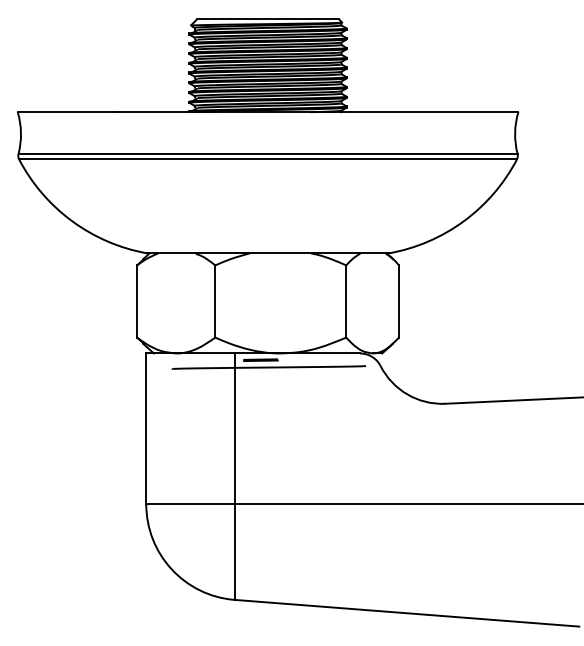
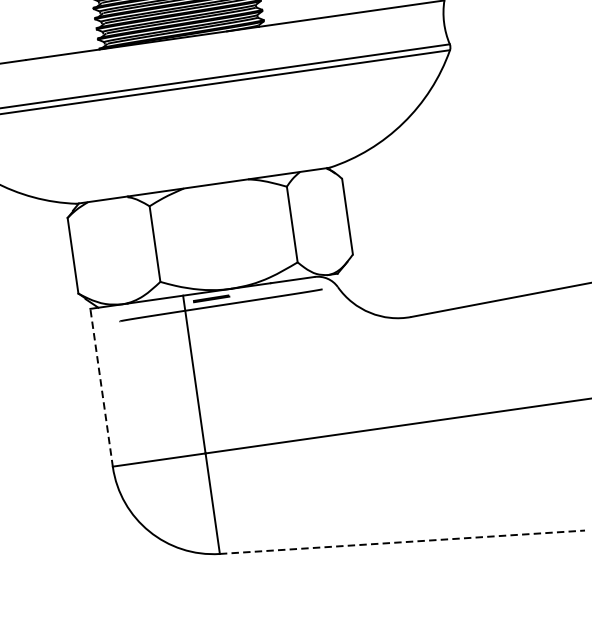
line: (146, 429) -> (101, 388), solid -> dashed
line: (407, 613) -> (402, 542), solid -> dashed

